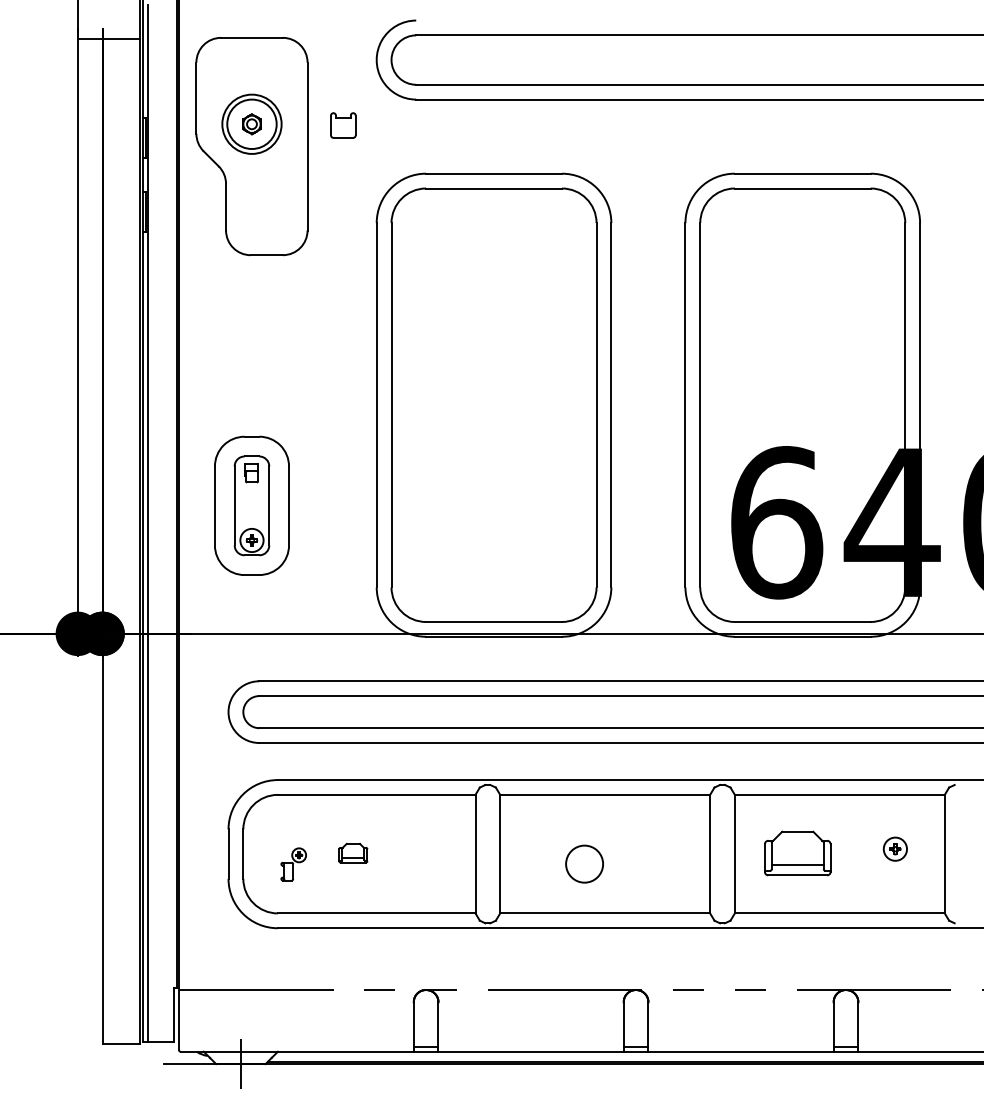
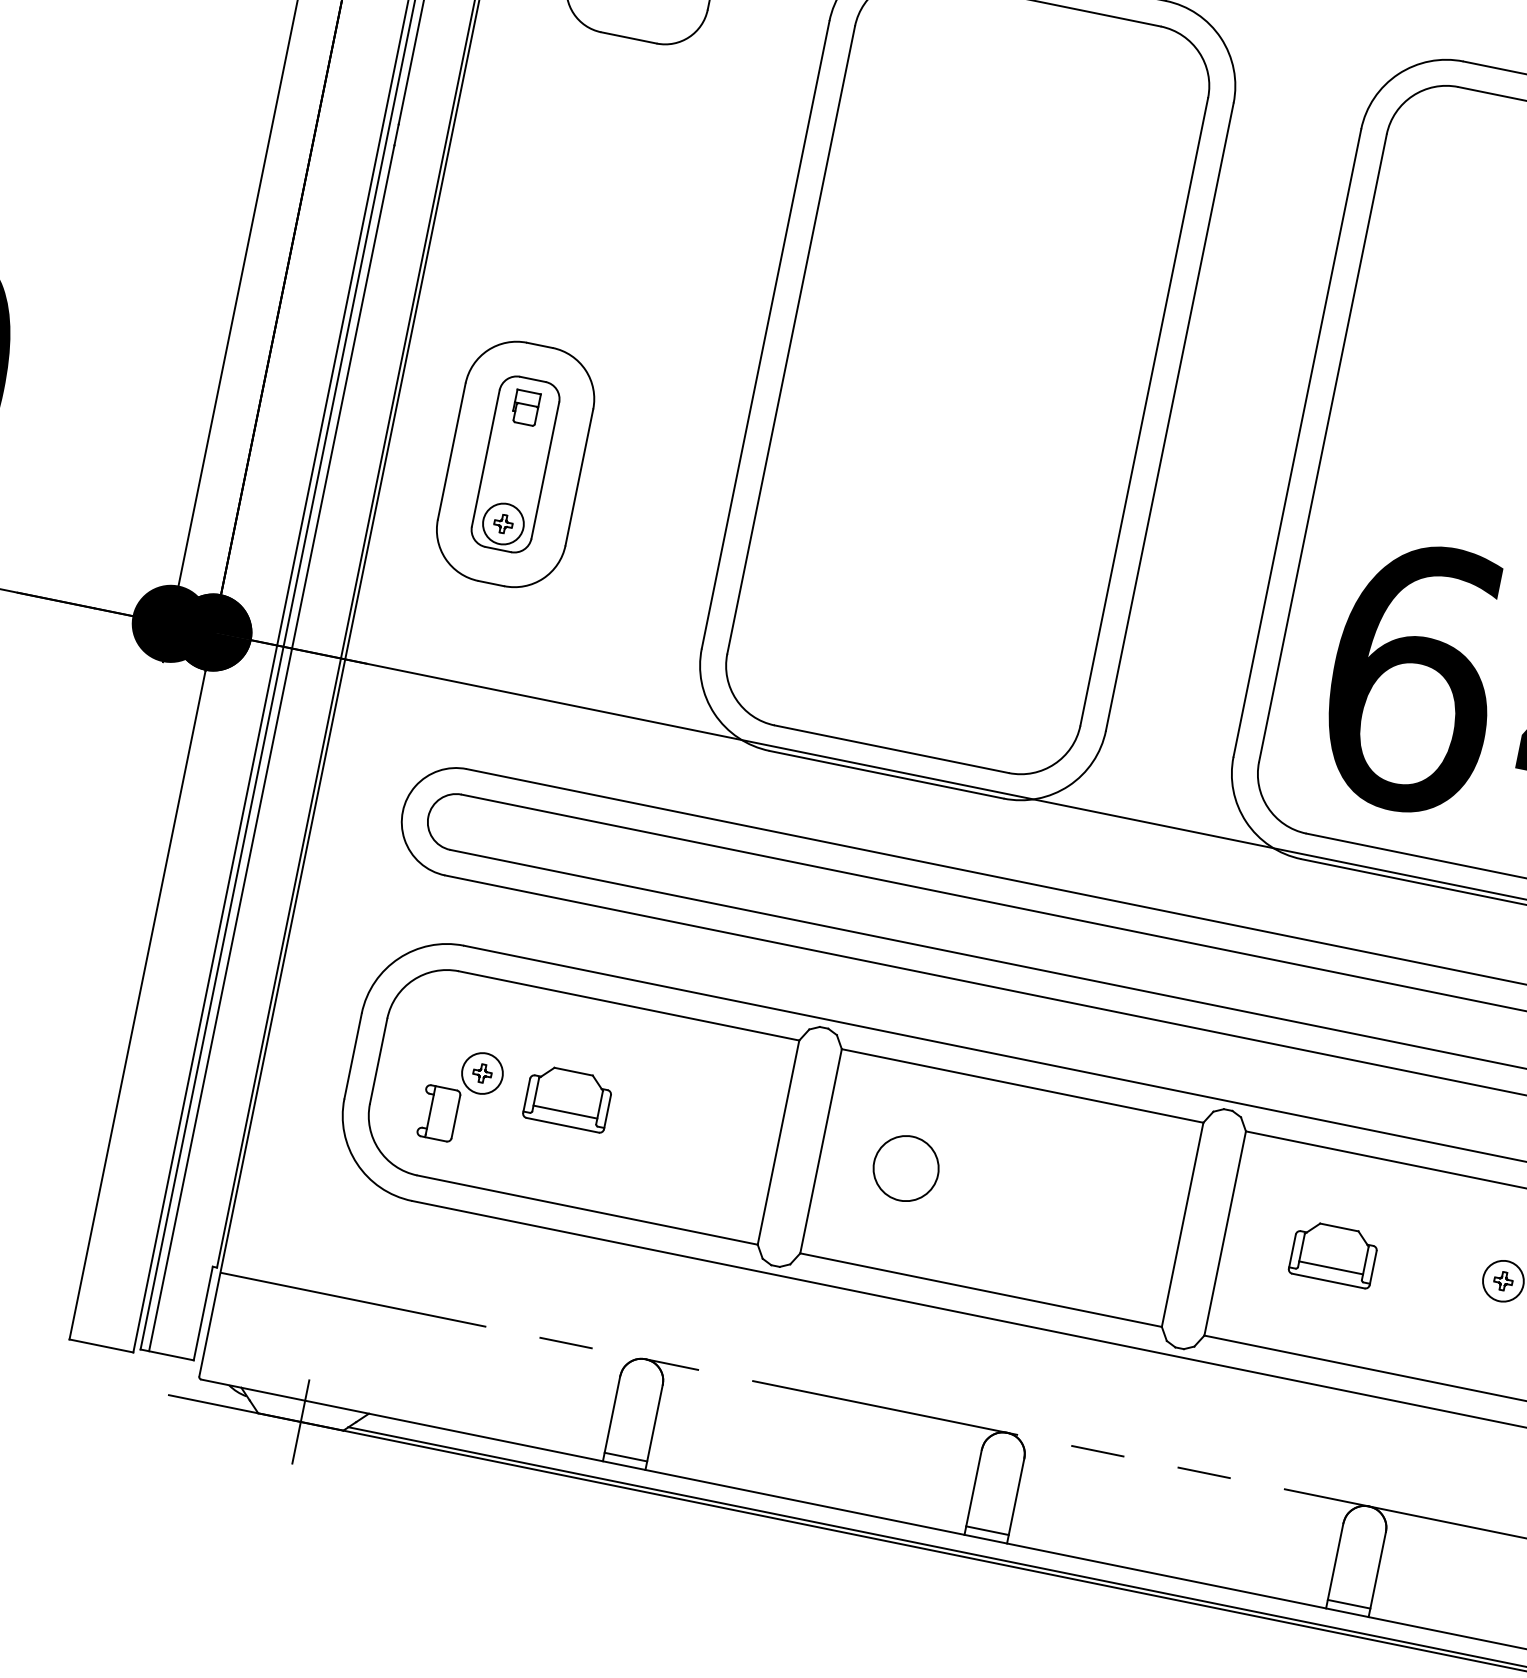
part: (353, 852) -> (568, 1097), size x1.67
part: (797, 852) -> (1333, 1252), size x0.71
circle: (584, 863) -> (906, 1167), moved
part: (293, 864) -> (461, 1096), size x1.67

